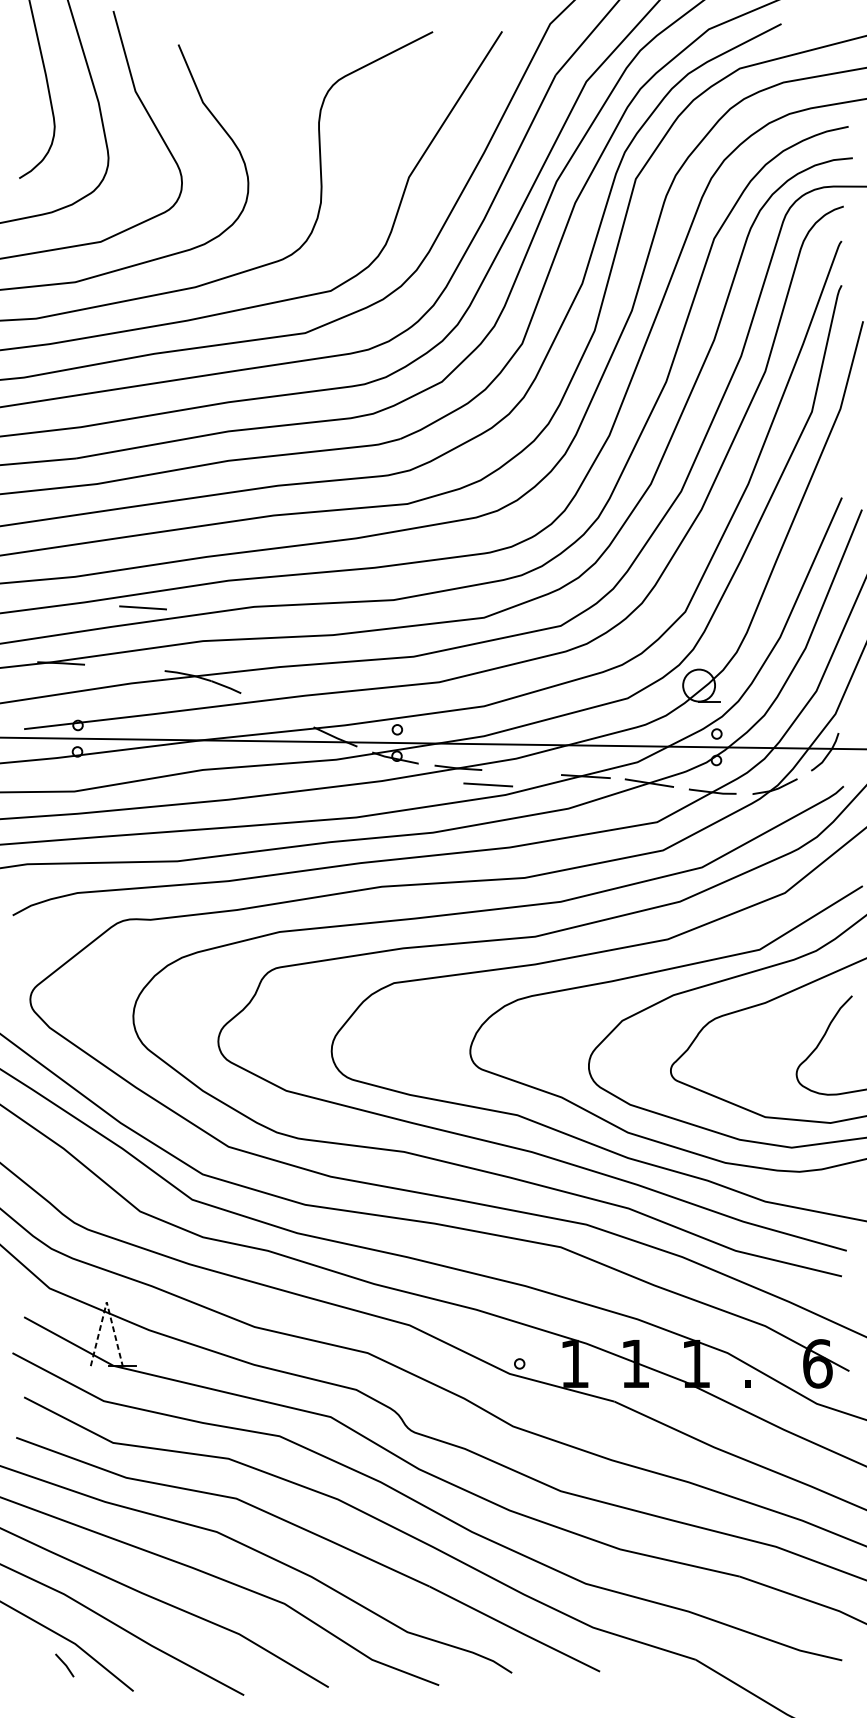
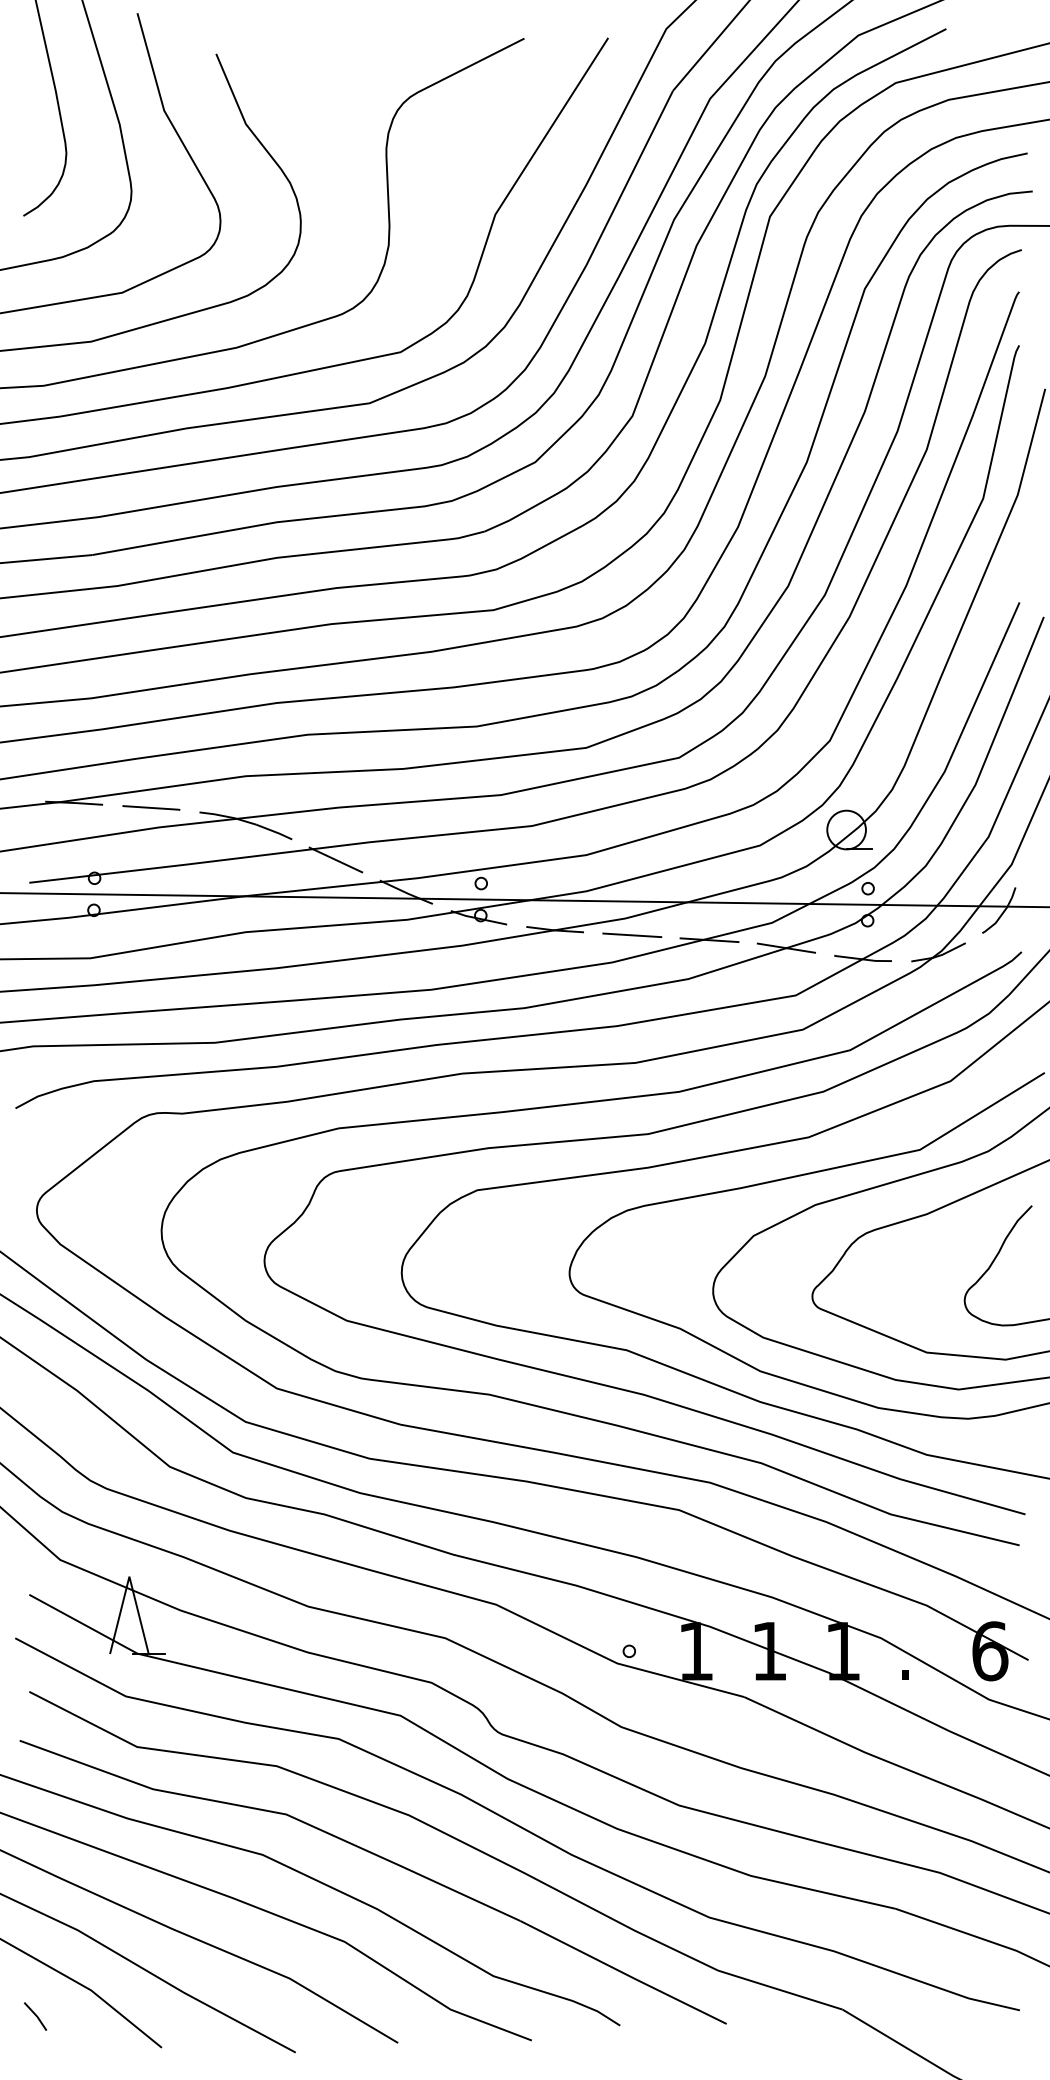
line: (143, 607) -> (151, 807), moved
line: (276, 709) -> (335, 859), added
line: (488, 784) -> (632, 934), moved
line: (106, 1302) -> (129, 1576), dashed -> solid
line: (63, 1664) -> (34, 2015), moved

